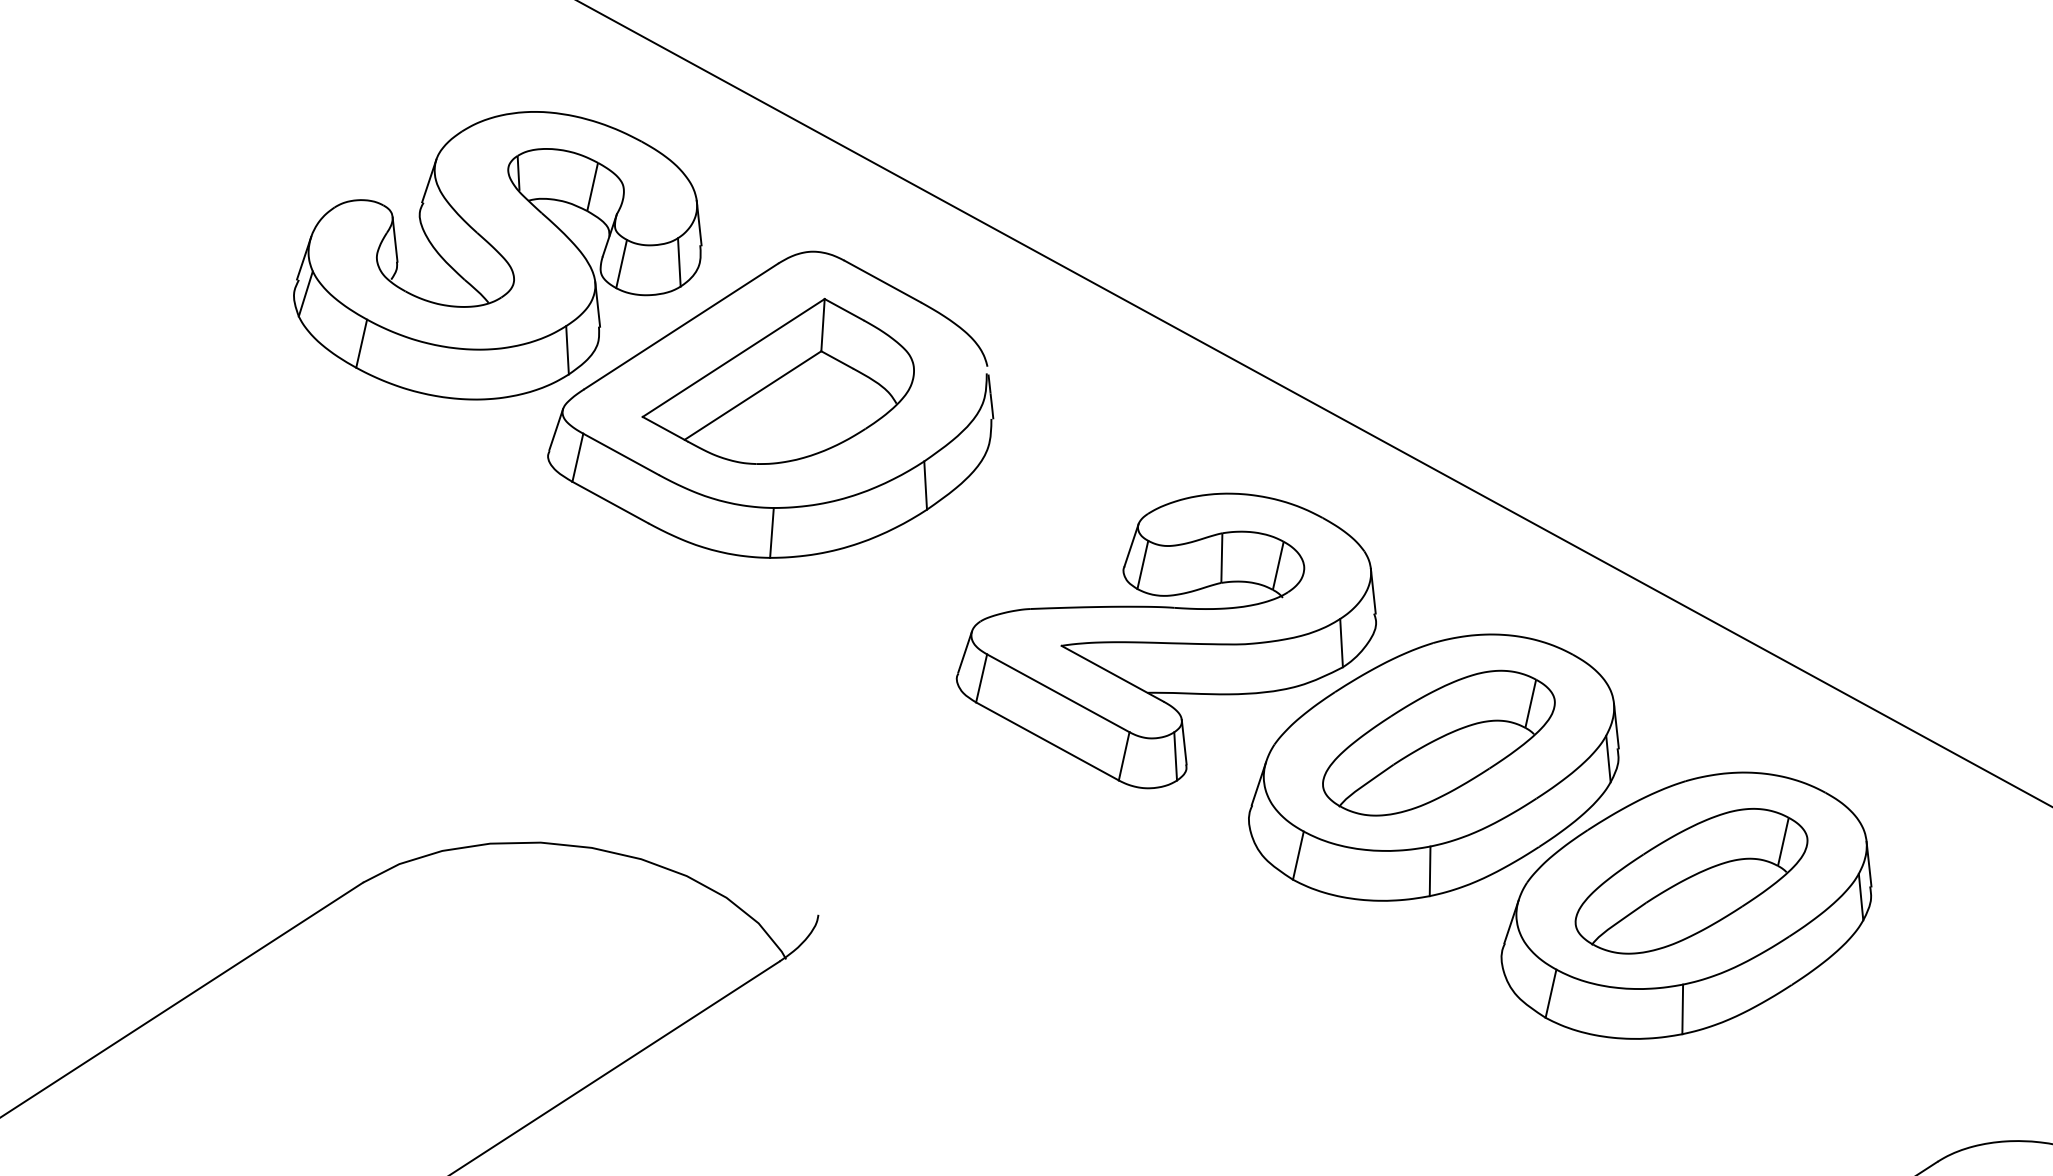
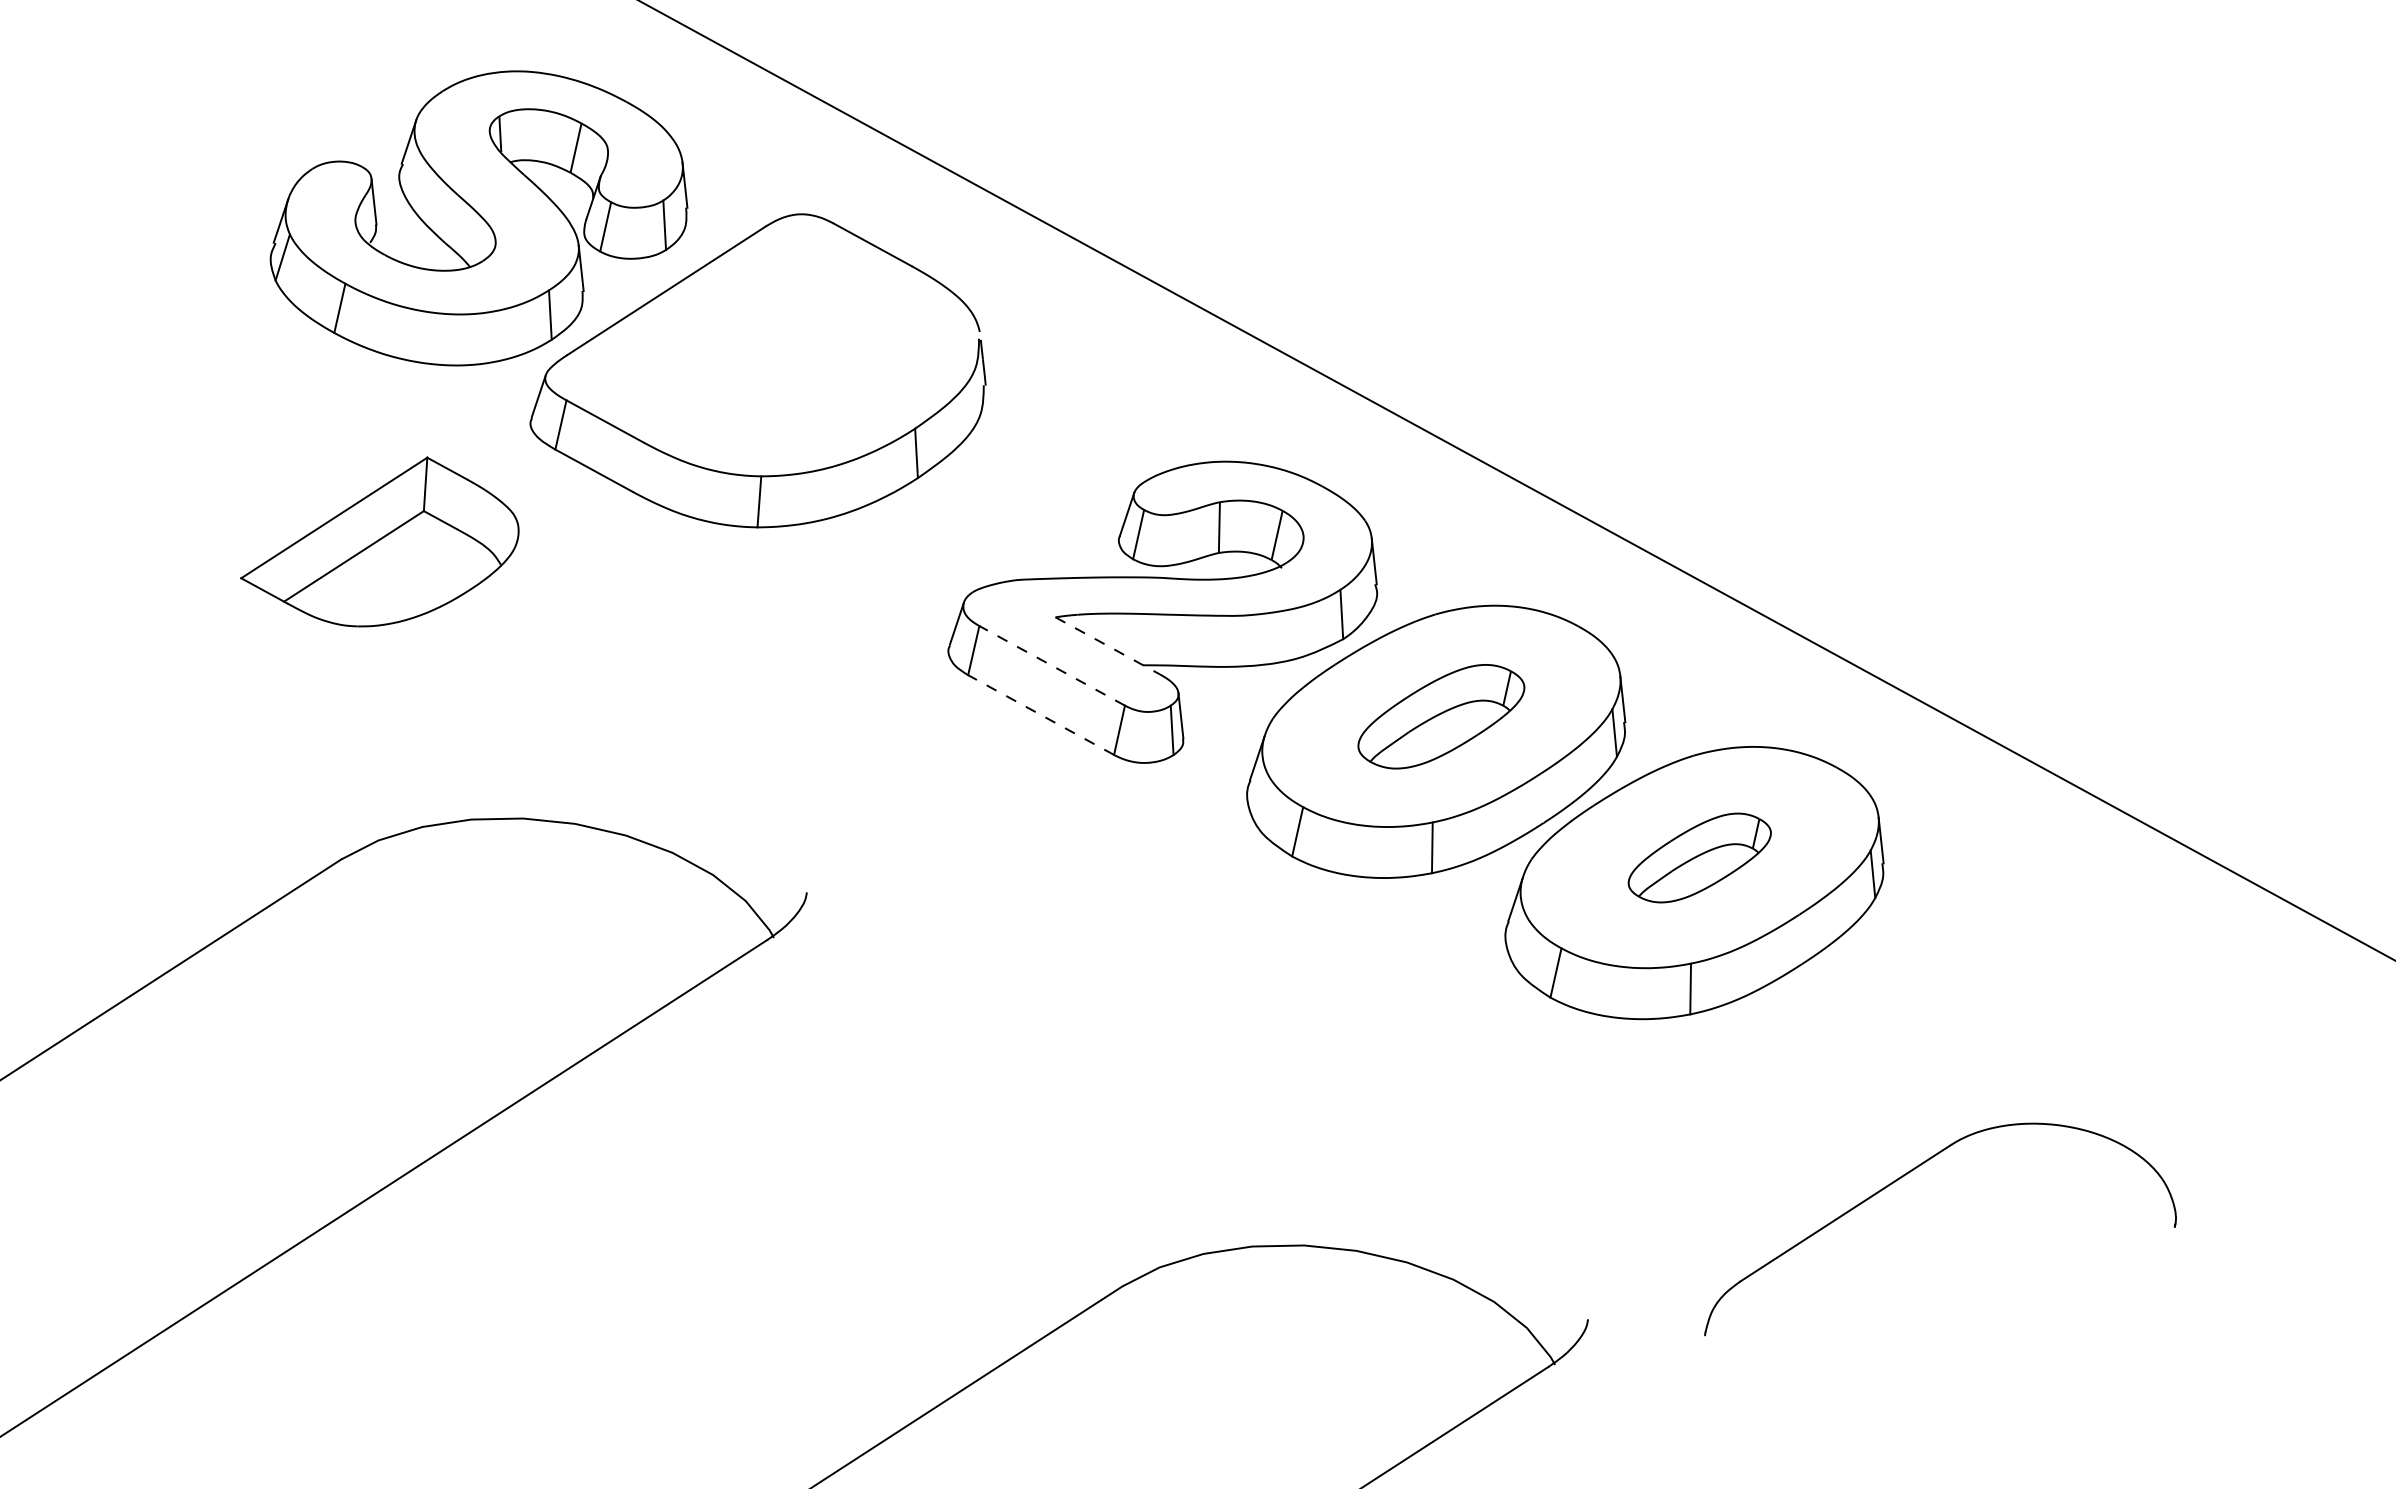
part: (777, 380) -> (379, 541), moved
line: (1112, 673) -> (1107, 645), solid -> dashed
line: (1058, 692) -> (1052, 665), solid -> dashed
line: (1046, 740) -> (1040, 714), solid -> dashed
part: (1439, 742) -> (1441, 716), size x0.7
part: (1691, 880) -> (1699, 857), size x0.6

